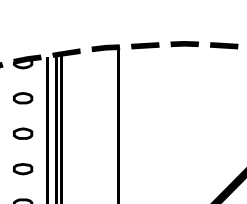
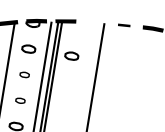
part: (145, 45) -> (124, 25), size x0.6
fill: (105, 48) -> (94, 22), removed
part: (82, 98) -> (72, 56), added
part: (23, 133) -> (24, 74), size x0.7
part: (23, 169) -> (20, 101), size x0.7

